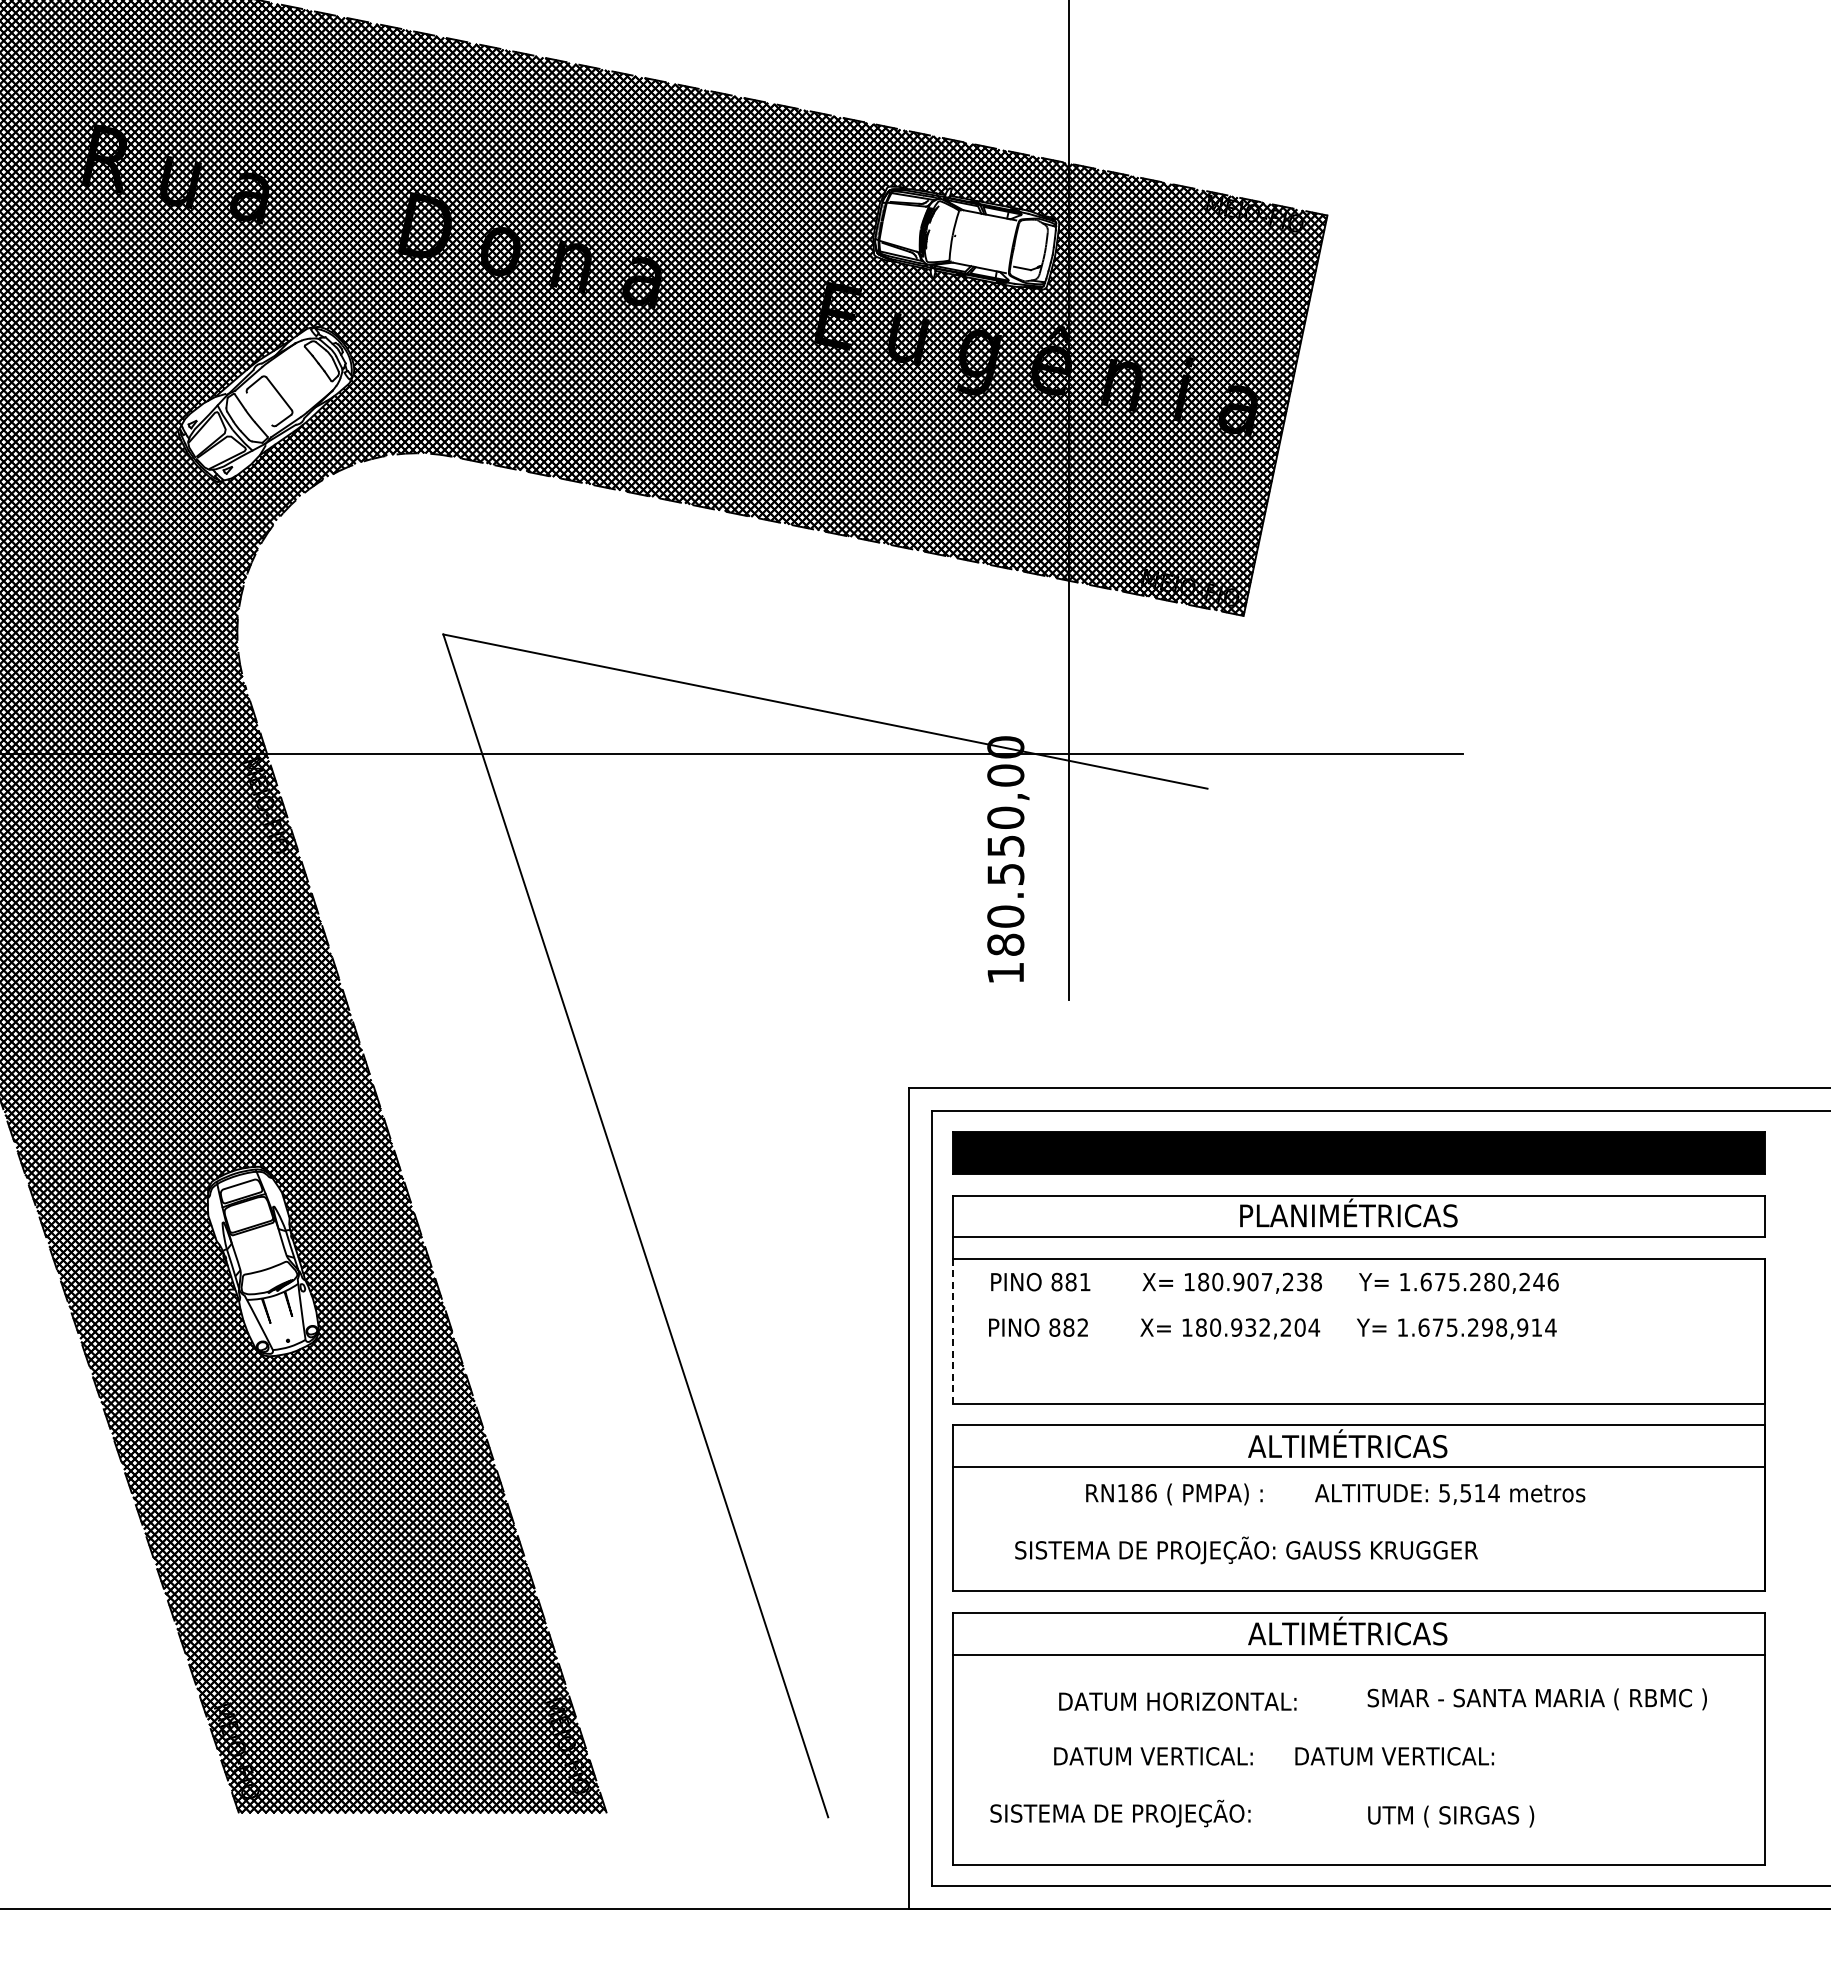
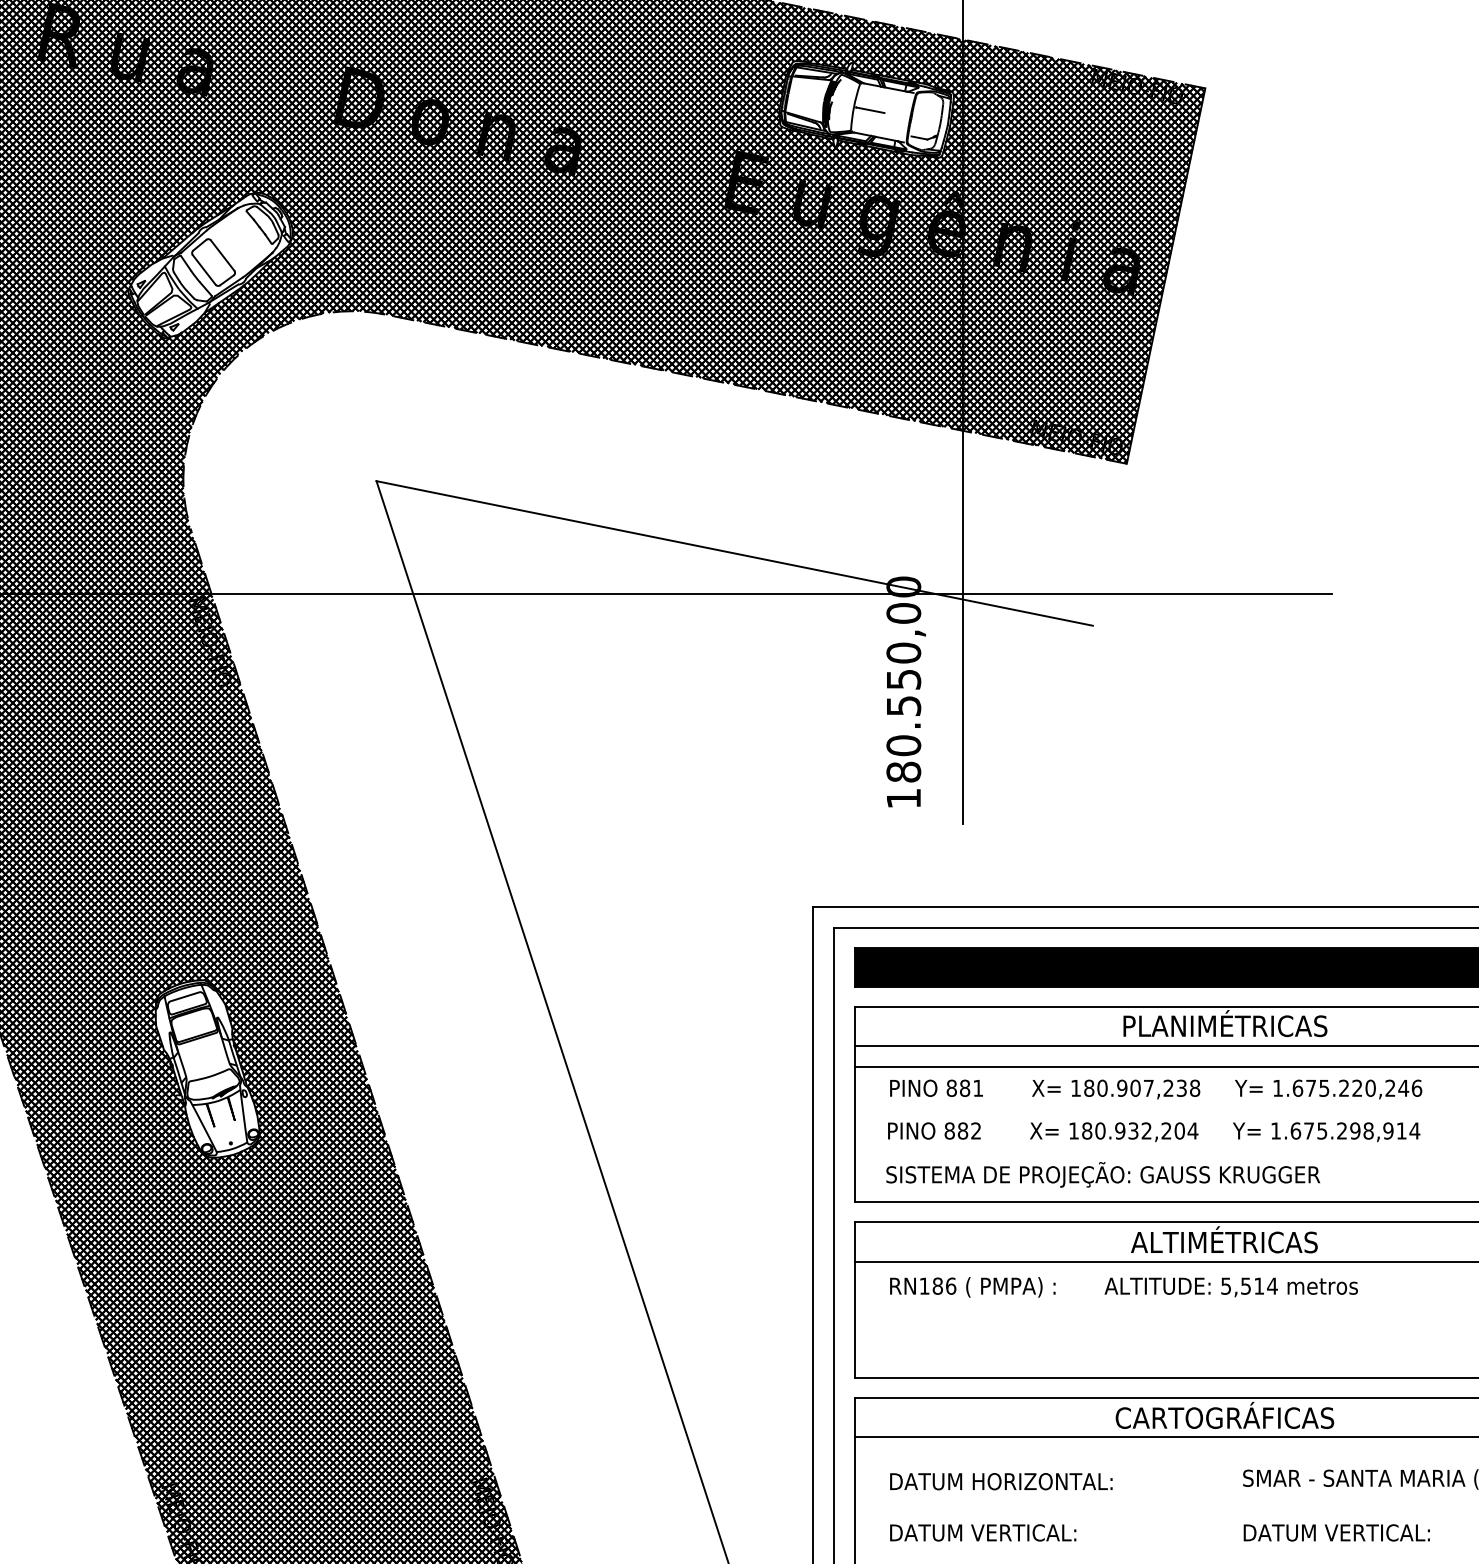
line: (970, 238) -> (870, 109), added
line: (259, 408) -> (204, 269), added
text: (1489, 1281) -> (1357, 1087), 1.675.280,246 -> 1.675.220,246
line: (953, 1330) -> (854, 1133), dashed -> solid
text: (1335, 1494) -> (1123, 1287), moved
text: (1246, 1550) -> (1103, 1174), moved
text: (1347, 1630) -> (1224, 1414), ALTIMÉTRICAS -> CARTOGRÁFICAS
text: (1177, 1701) -> (1001, 1481), moved
text: (1153, 1756) -> (983, 1533), moved
text: (1394, 1756) -> (1336, 1533), moved

